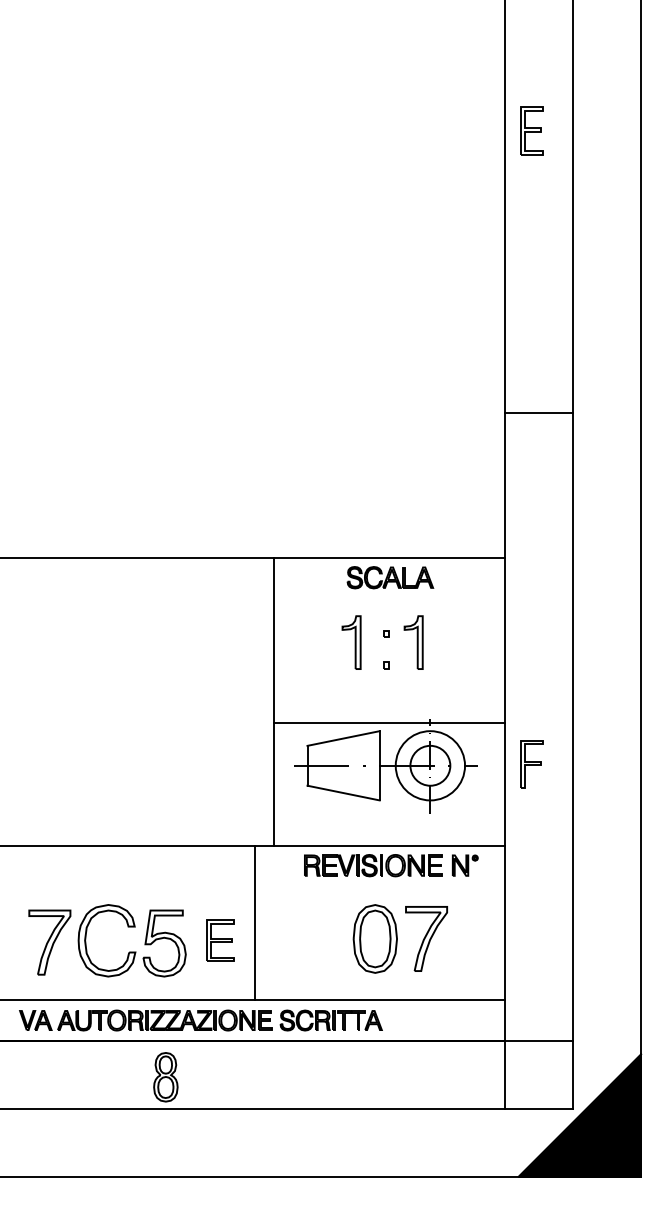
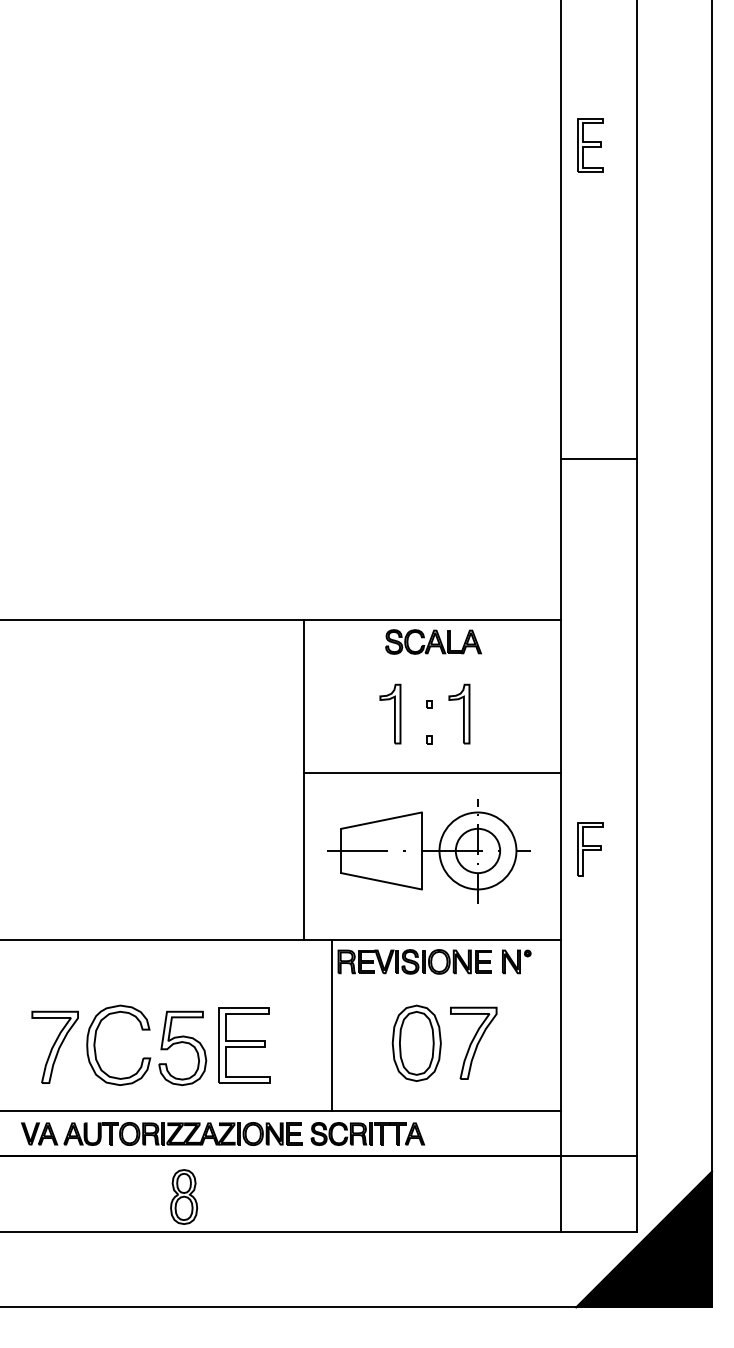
line: (389, 722) -> (432, 772), moved
line: (254, 922) -> (331, 1025), moved
part: (220, 940) -> (244, 1045), size x1.67

